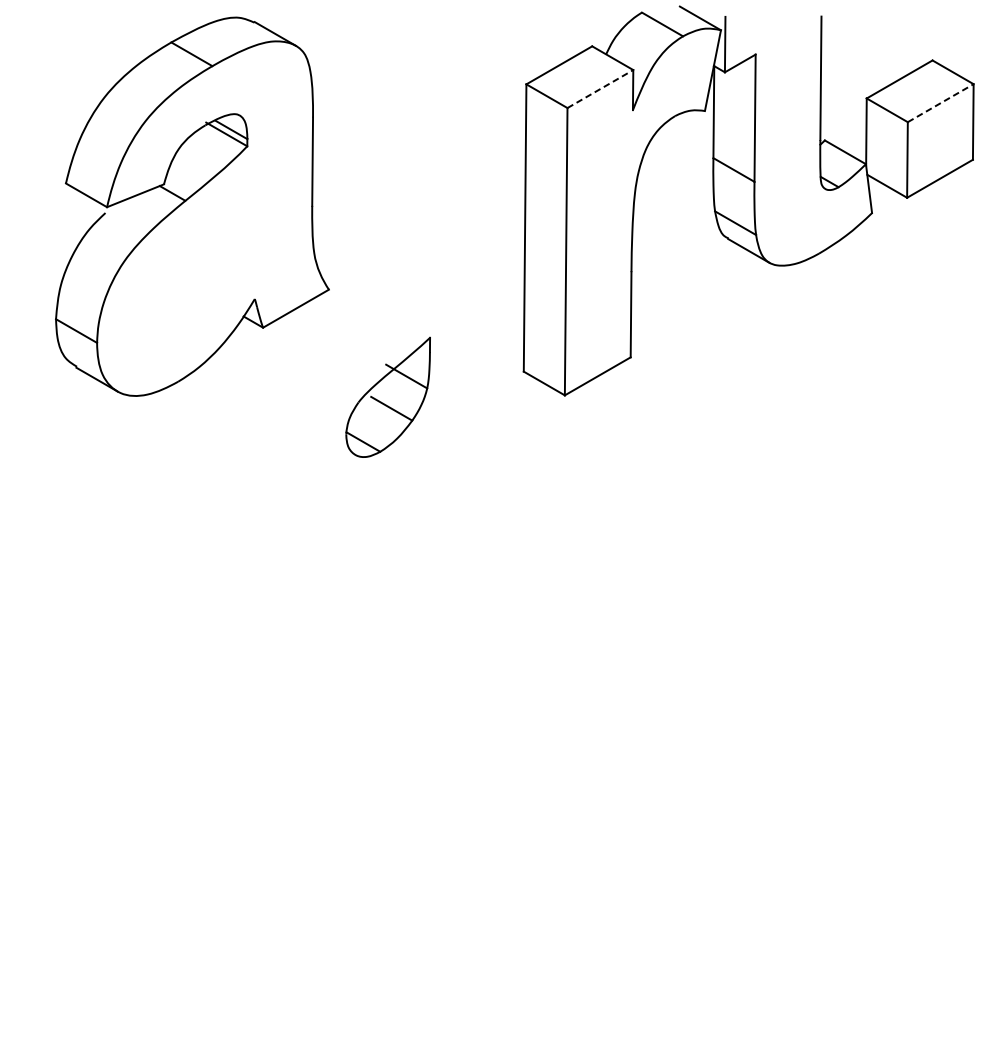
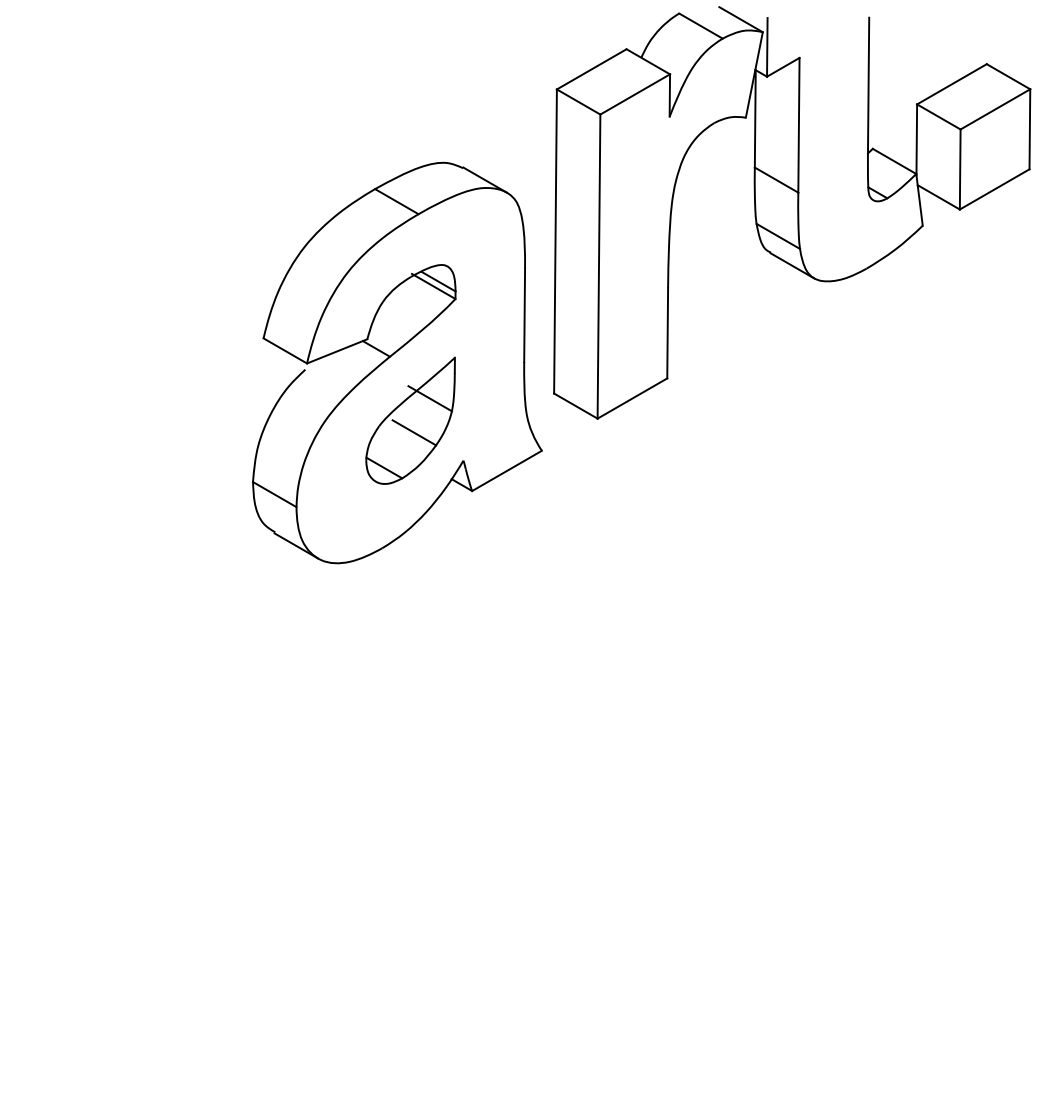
line: (600, 89) -> (635, 94), dashed -> solid
line: (940, 103) -> (995, 109), dashed -> solid
part: (192, 206) -> (397, 362), moved

